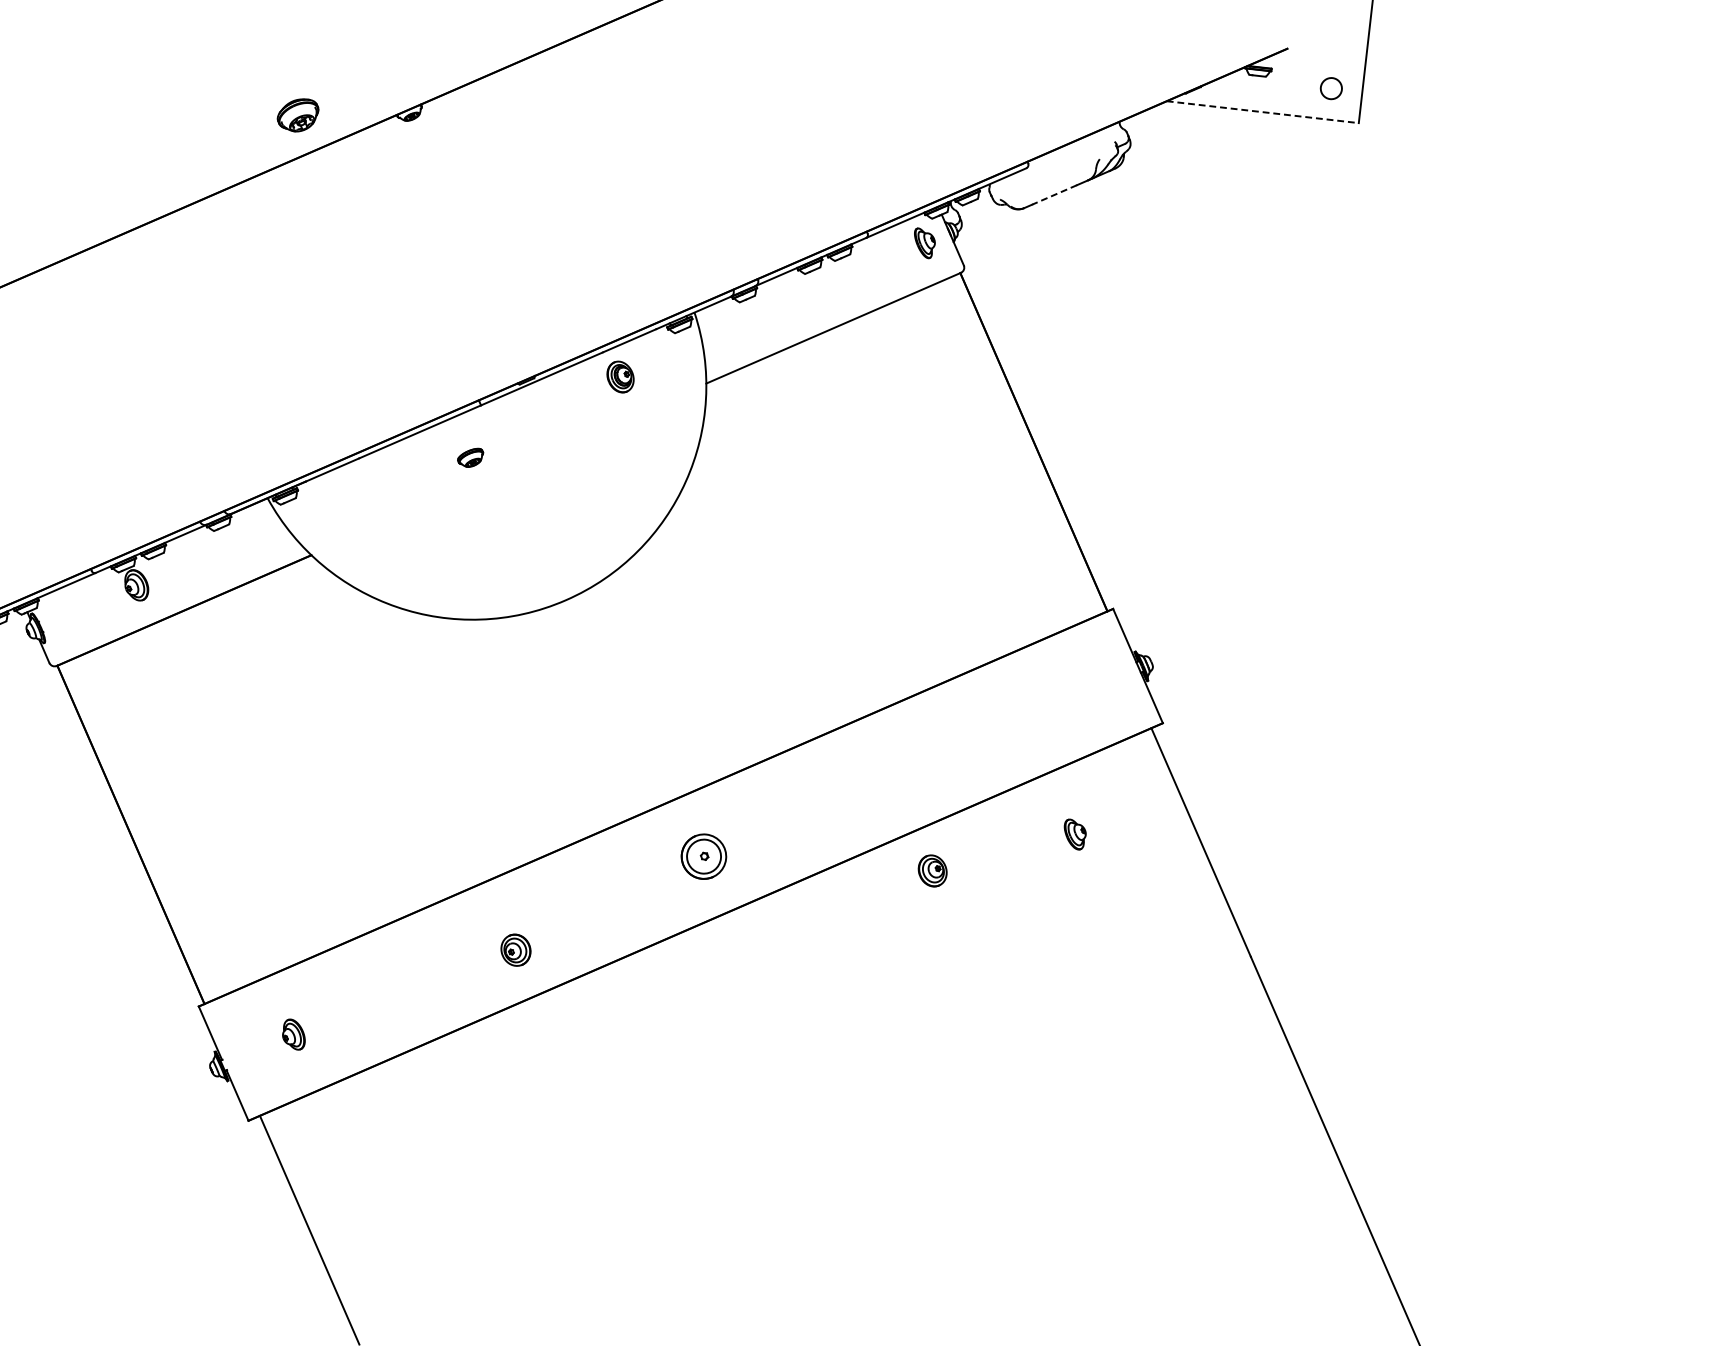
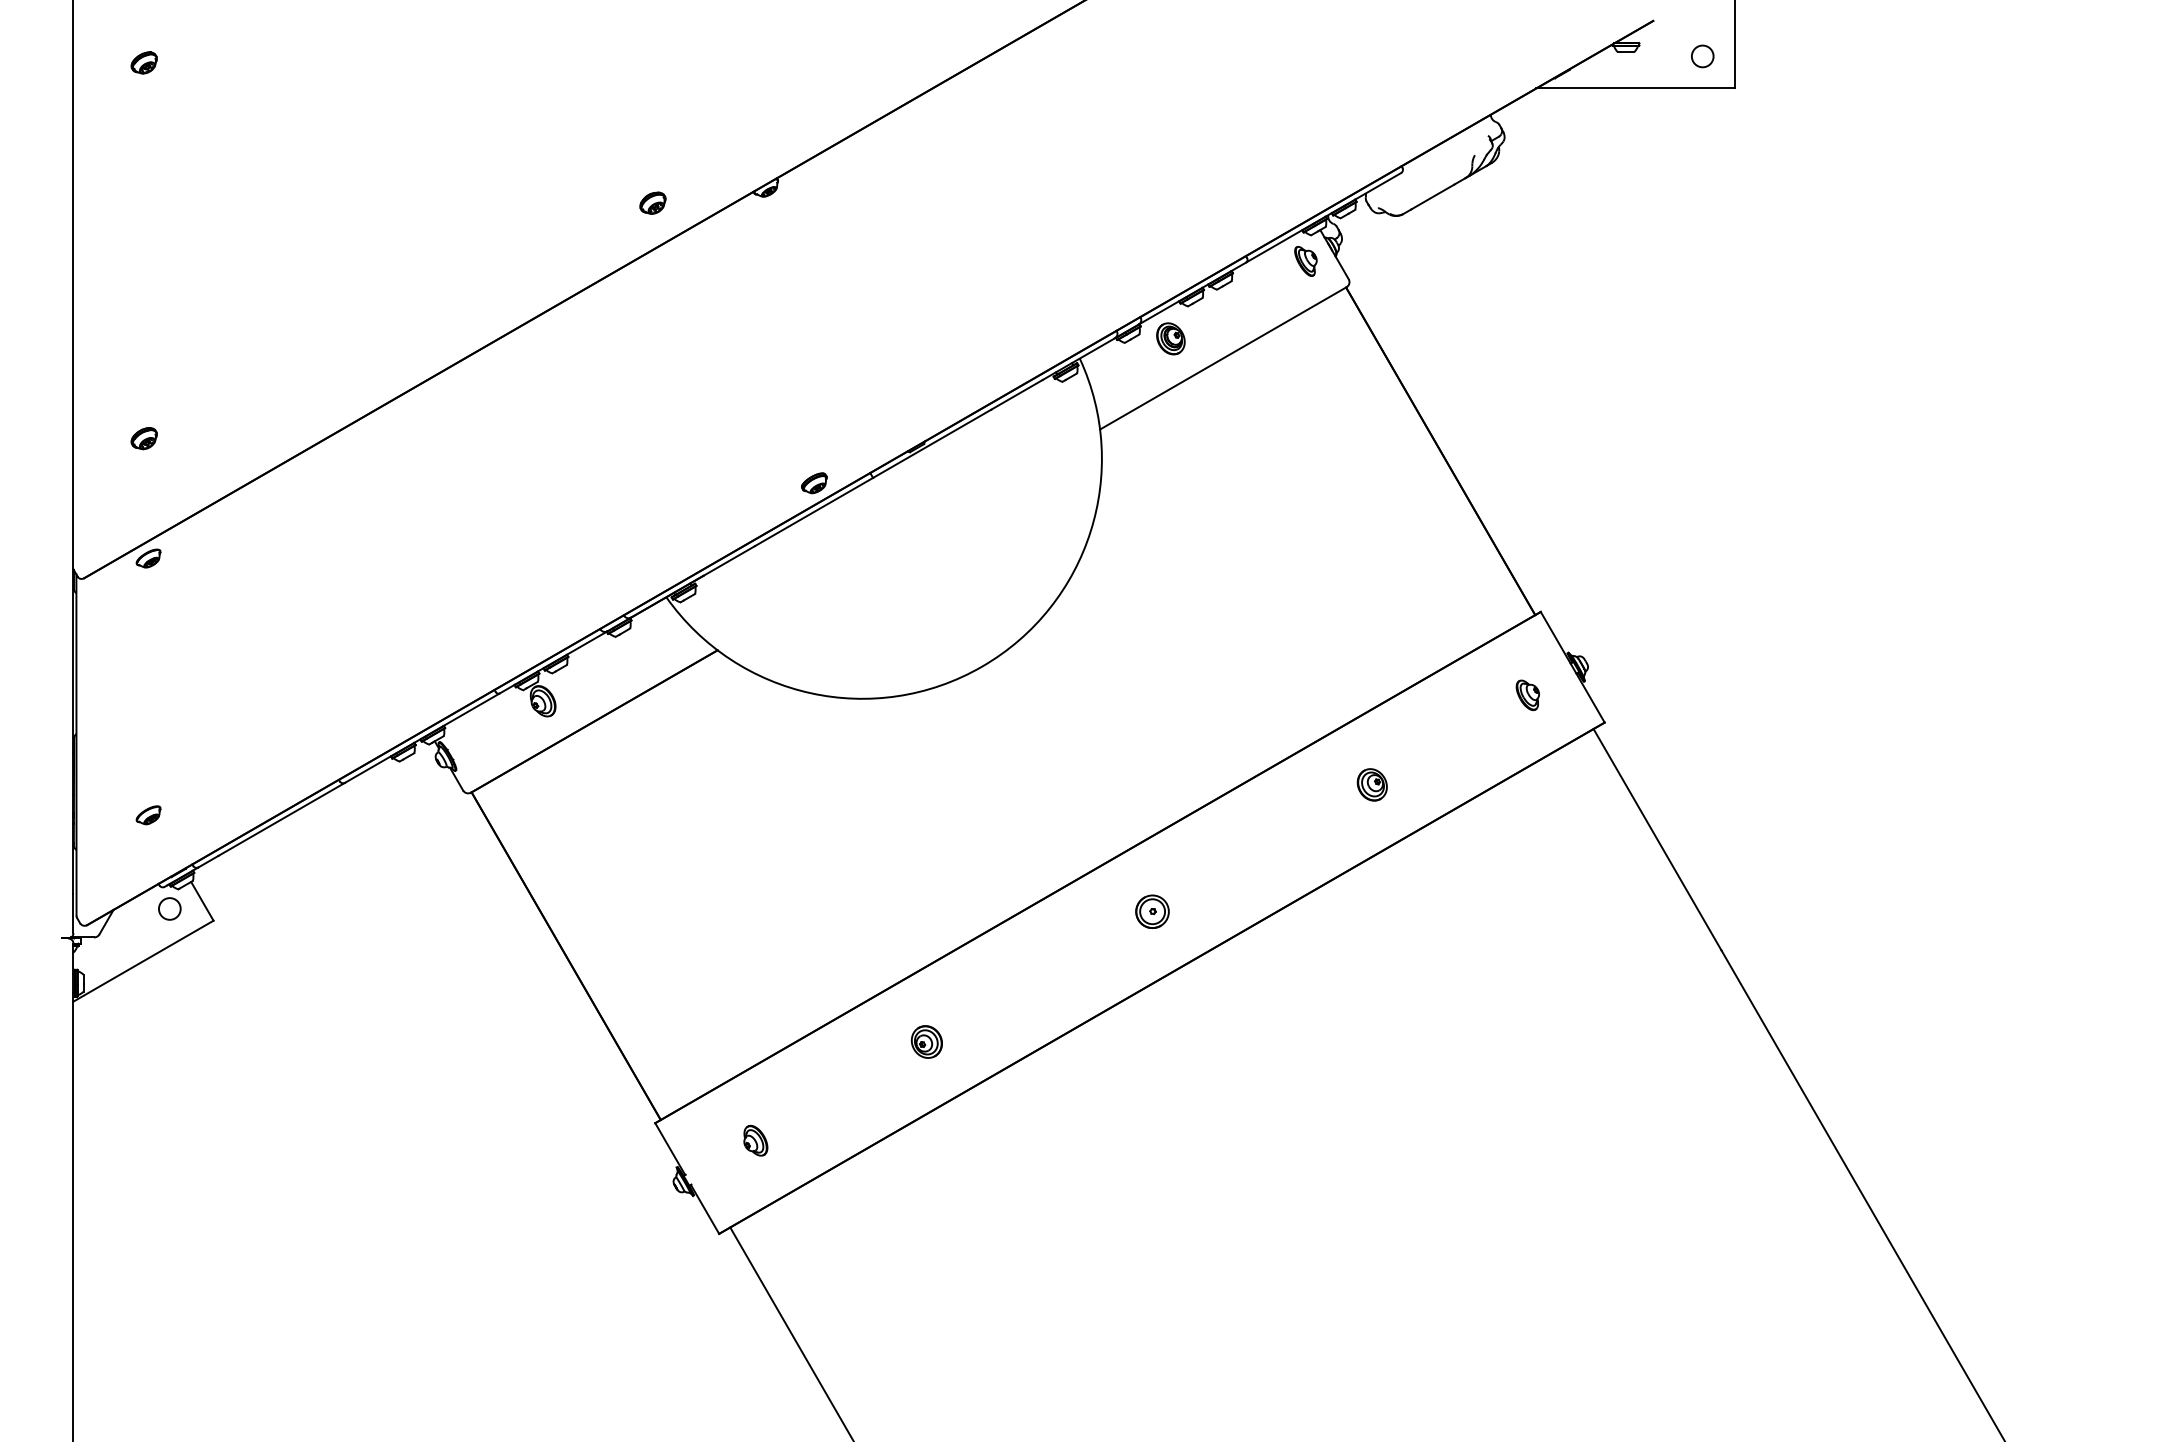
line: (1263, 112) -> (1636, 88), dashed -> solid
part: (297, 114) -> (652, 202), size x0.62
line: (1054, 195) -> (1432, 197), dashed -> solid
part: (620, 376) -> (1170, 338), moved
part: (470, 457) -> (814, 483), moved
part: (1074, 834) -> (1527, 695), moved
part: (703, 856) -> (1152, 911), size x0.71
part: (931, 870) -> (1371, 784), moved
part: (515, 949) -> (926, 1041), moved

